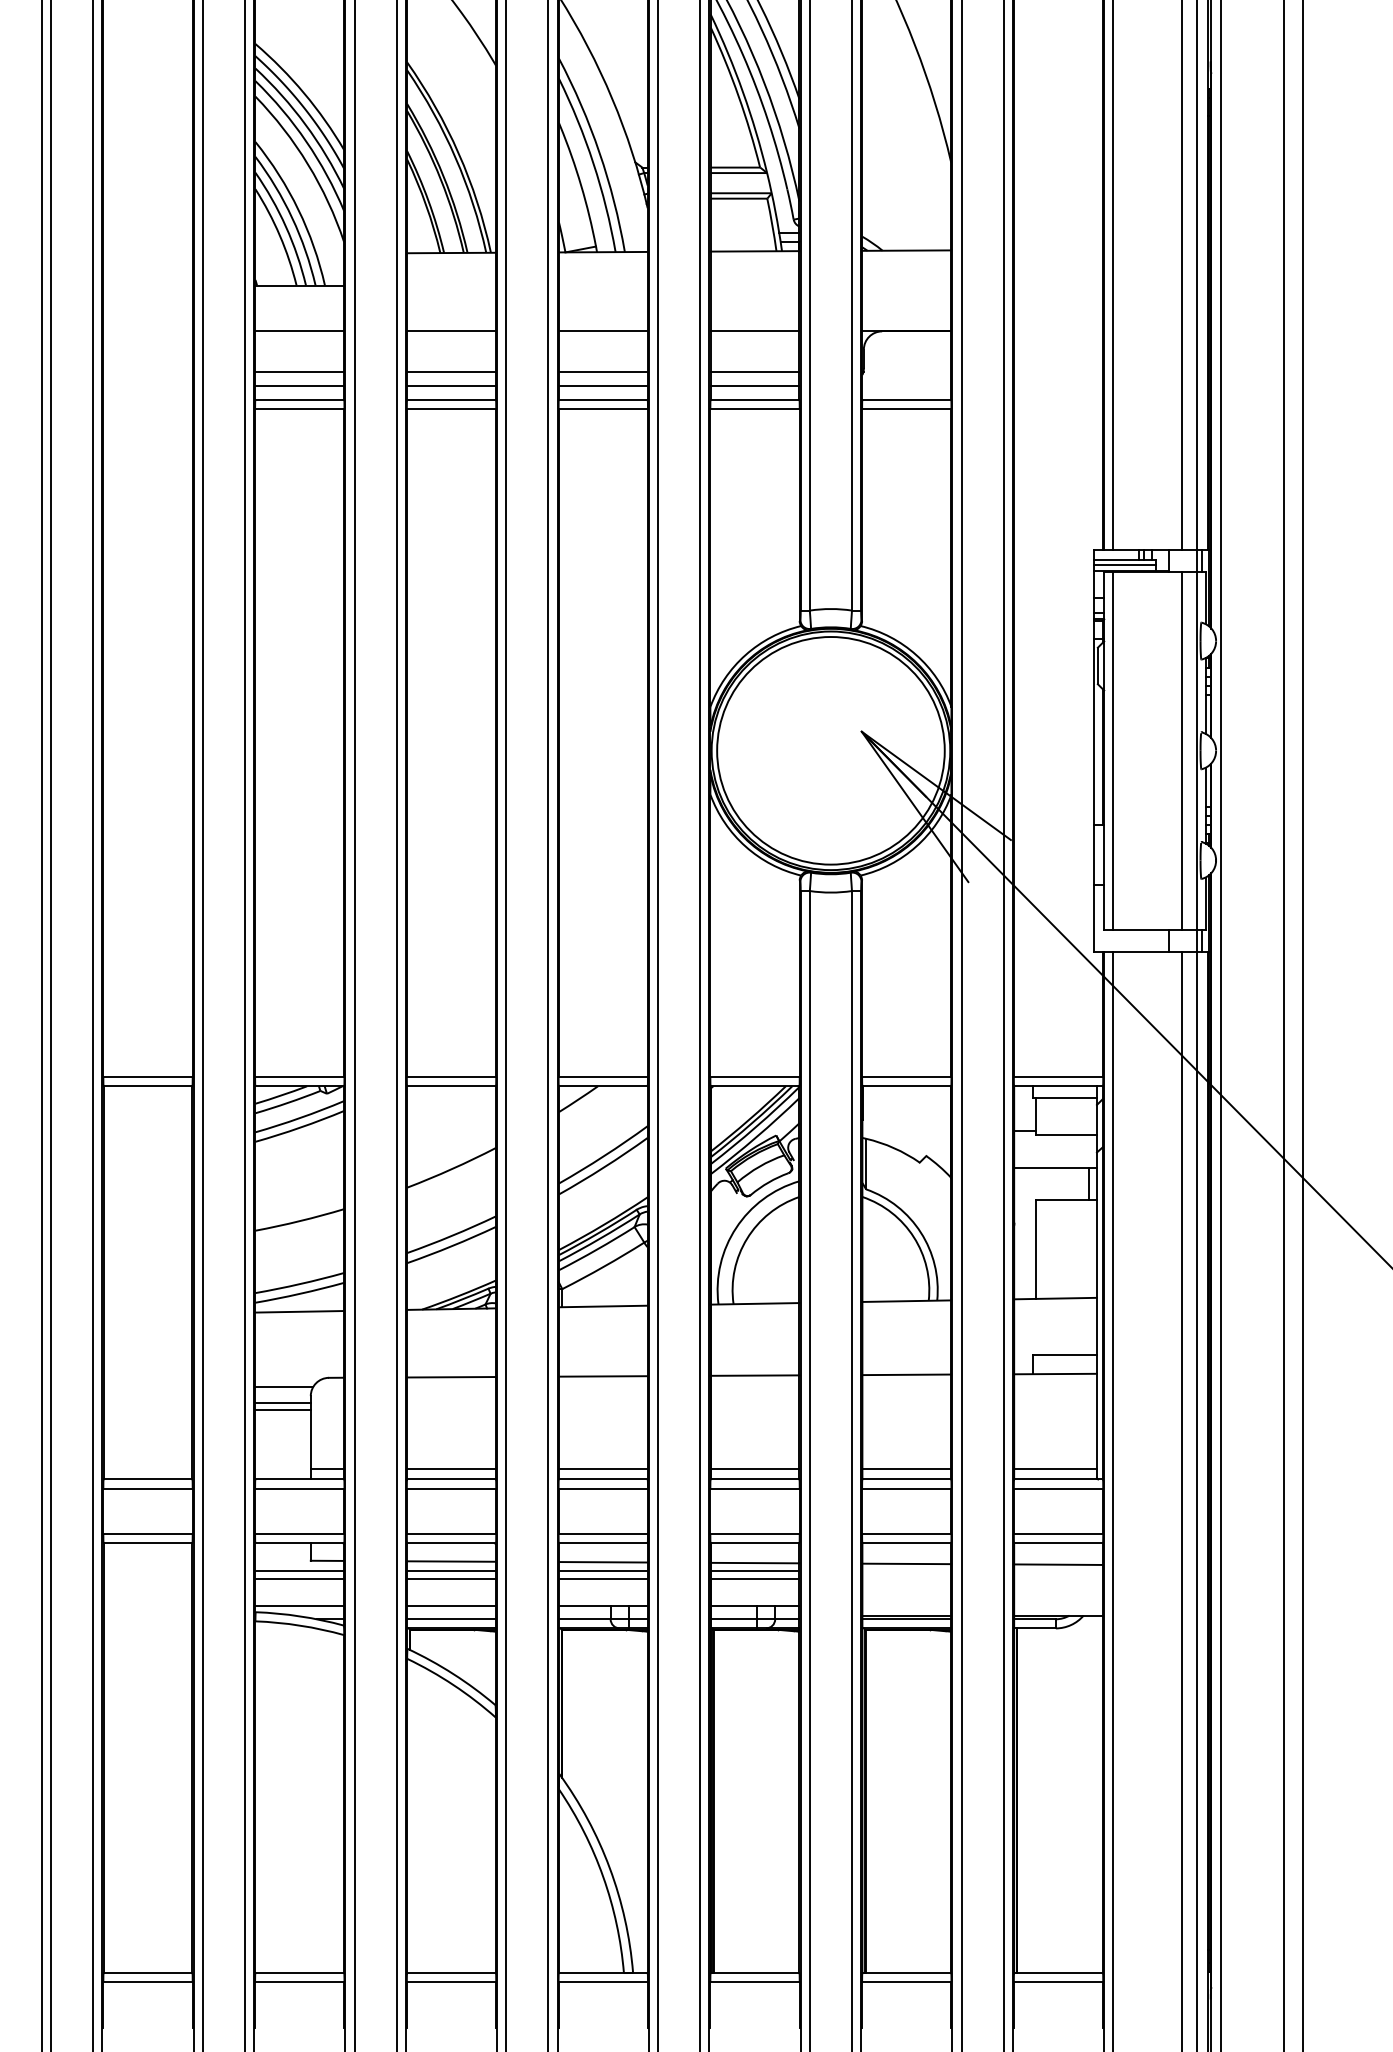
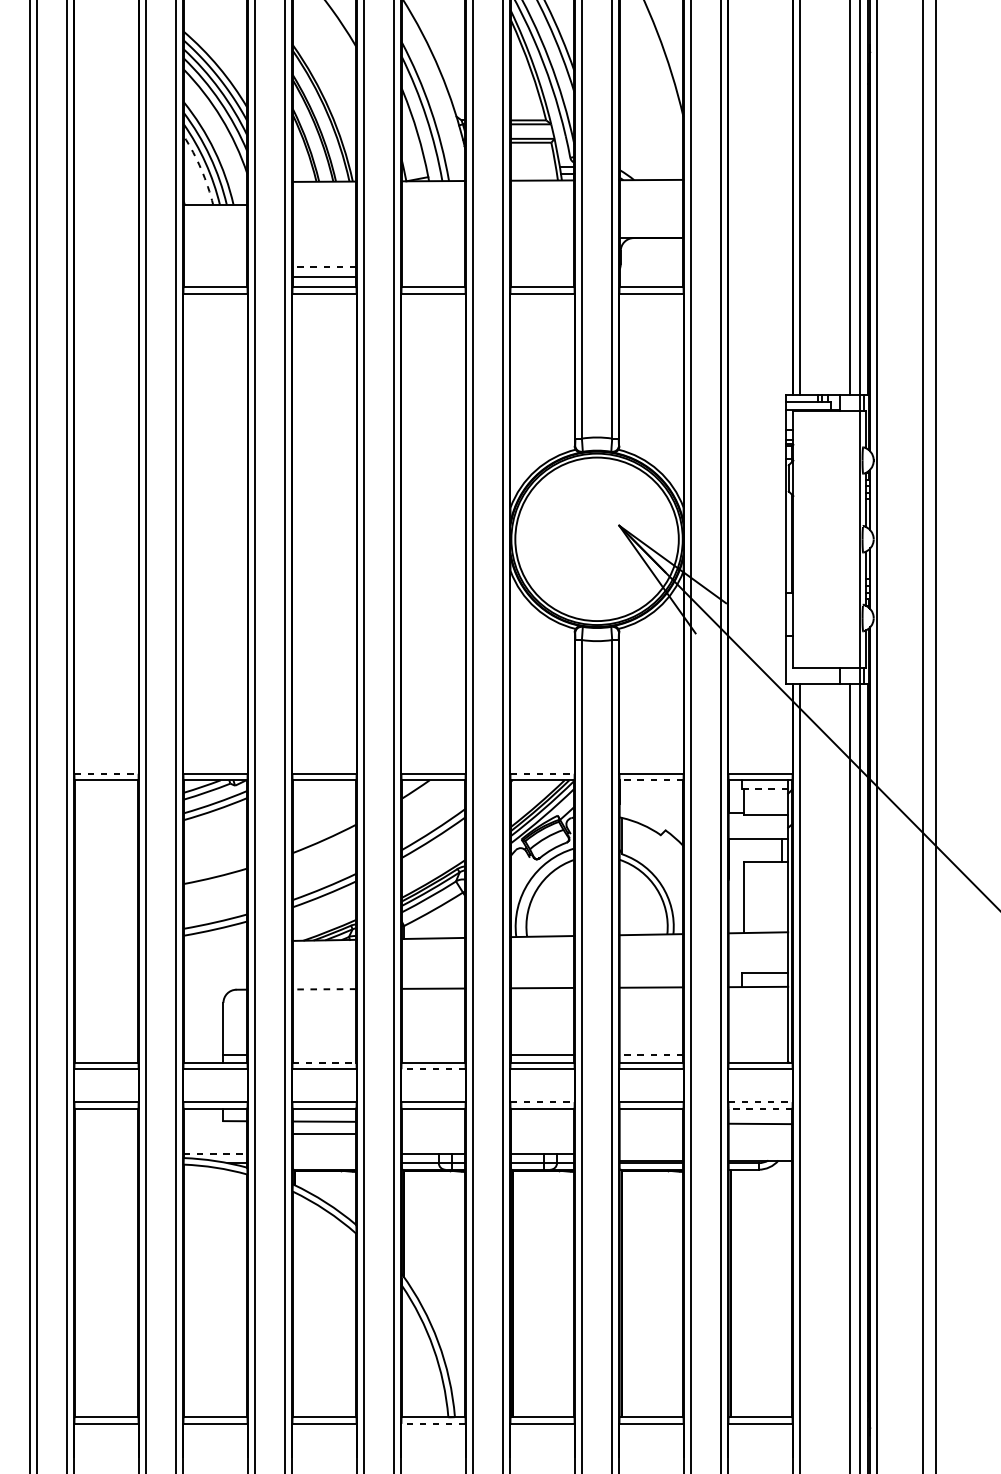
arc: (279, 235) -> (200, 169), solid -> dashed
line: (299, 331) -> (215, 238), removed
line: (451, 331) -> (324, 238), removed
line: (603, 331) -> (433, 238), removed
line: (754, 331) -> (542, 238), removed
line: (299, 371) -> (215, 266), removed
line: (451, 371) -> (324, 266), solid -> dashed
line: (603, 371) -> (433, 266), removed
line: (754, 371) -> (542, 266), removed
line: (299, 386) -> (215, 277), removed
line: (602, 386) -> (432, 277), removed
line: (754, 386) -> (542, 277), removed
line: (1124, 565) -> (807, 406), removed
line: (1113, 750) -> (800, 539), removed
line: (1182, 750) -> (849, 539), removed
line: (148, 1077) -> (106, 773), solid -> dashed
line: (755, 1077) -> (542, 773), solid -> dashed
line: (906, 1086) -> (651, 780), solid -> dashed
line: (1064, 1097) -> (764, 788), solid -> dashed
line: (299, 1311) -> (215, 942), removed
line: (451, 1377) -> (324, 989), solid -> dashed
line: (284, 1387) -> (204, 996), removed
line: (282, 1403) -> (203, 1008), removed
line: (282, 1409) -> (203, 1012), removed
line: (451, 1469) -> (324, 1055), removed
line: (603, 1469) -> (433, 1055), removed
line: (906, 1469) -> (651, 1055), solid -> dashed
line: (1055, 1469) -> (758, 1055), removed
line: (452, 1479) -> (325, 1062), solid -> dashed
line: (603, 1488) -> (433, 1069), solid -> dashed
line: (755, 1534) -> (542, 1102), solid -> dashed
line: (1058, 1534) -> (760, 1102), solid -> dashed
line: (1058, 1543) -> (760, 1108), solid -> dashed
line: (603, 1562) -> (433, 1122), removed
line: (754, 1562) -> (542, 1122), removed
line: (906, 1563) -> (651, 1123), removed
line: (299, 1571) -> (215, 1128), removed
line: (451, 1571) -> (324, 1128), removed
line: (603, 1571) -> (433, 1128), removed
line: (754, 1571) -> (542, 1128), removed
line: (299, 1579) -> (215, 1134), removed
line: (603, 1579) -> (433, 1134), removed
line: (754, 1579) -> (542, 1134), removed
line: (300, 1606) -> (216, 1153), solid -> dashed
line: (451, 1606) -> (324, 1153), removed
line: (451, 1619) -> (324, 1163), removed
line: (603, 1982) -> (433, 1424), solid -> dashed

